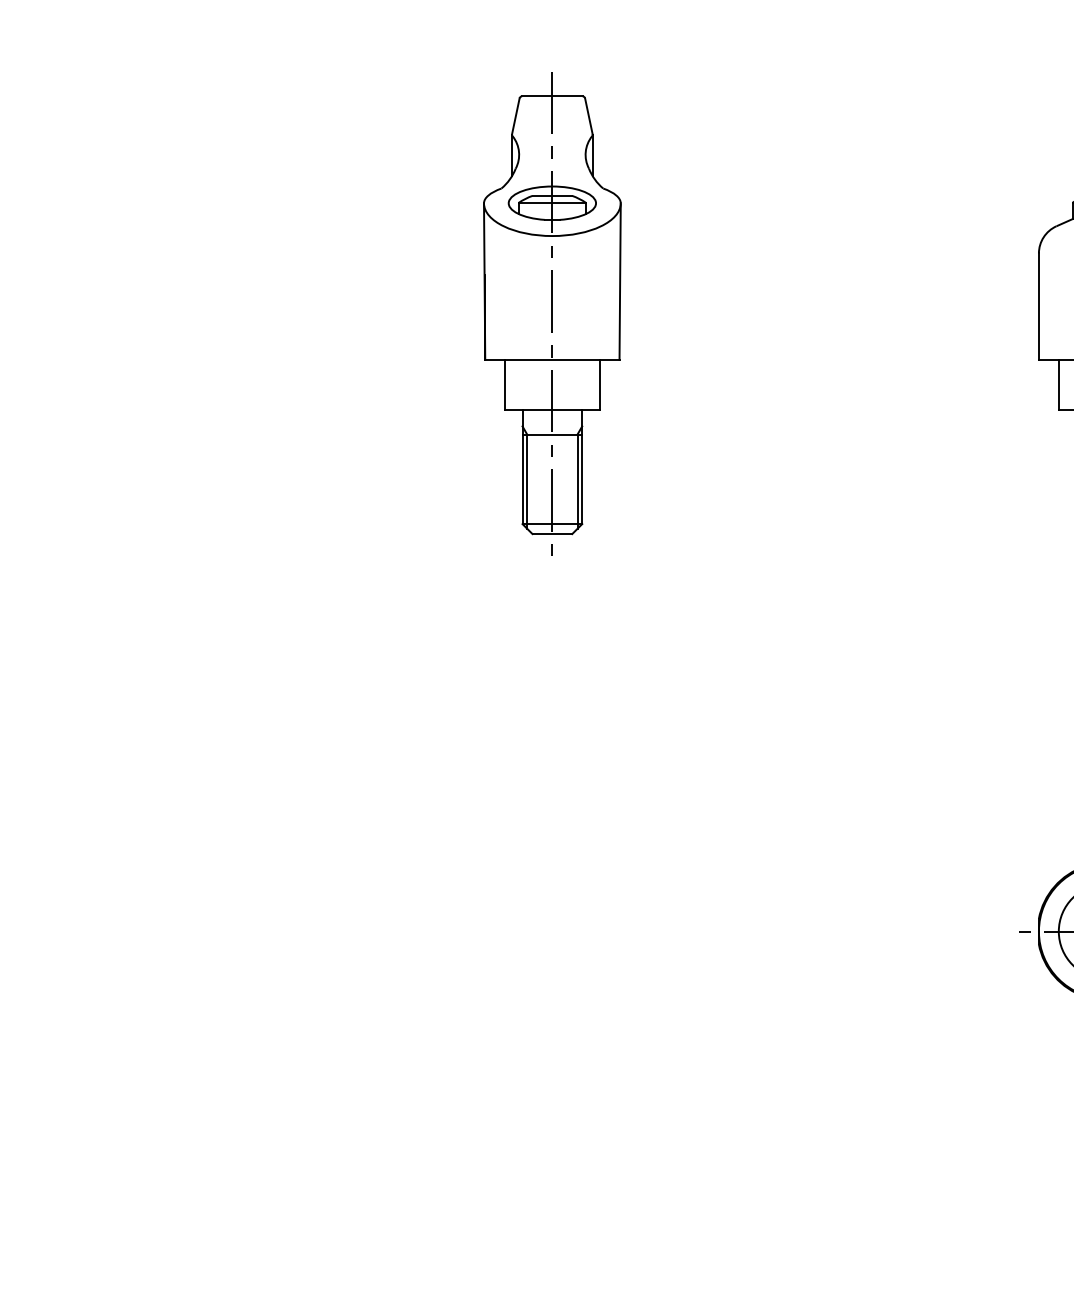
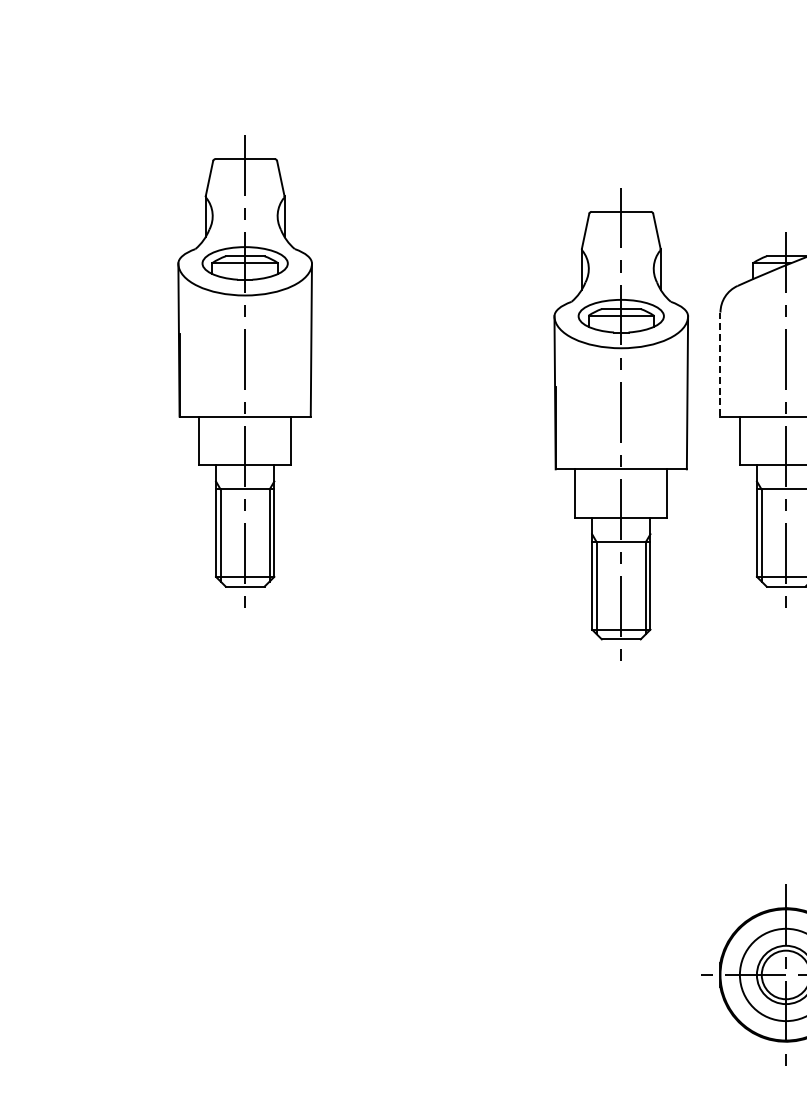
line: (1038, 307) -> (720, 365), solid -> dashed
part: (937, 367) -> (621, 423), added

